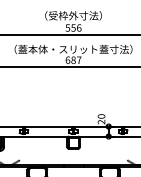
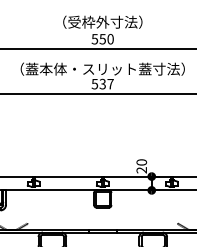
text: (79, 28) -> (110, 39), 556 -> 550
text: (70, 59) -> (98, 83), 687 -> 537

